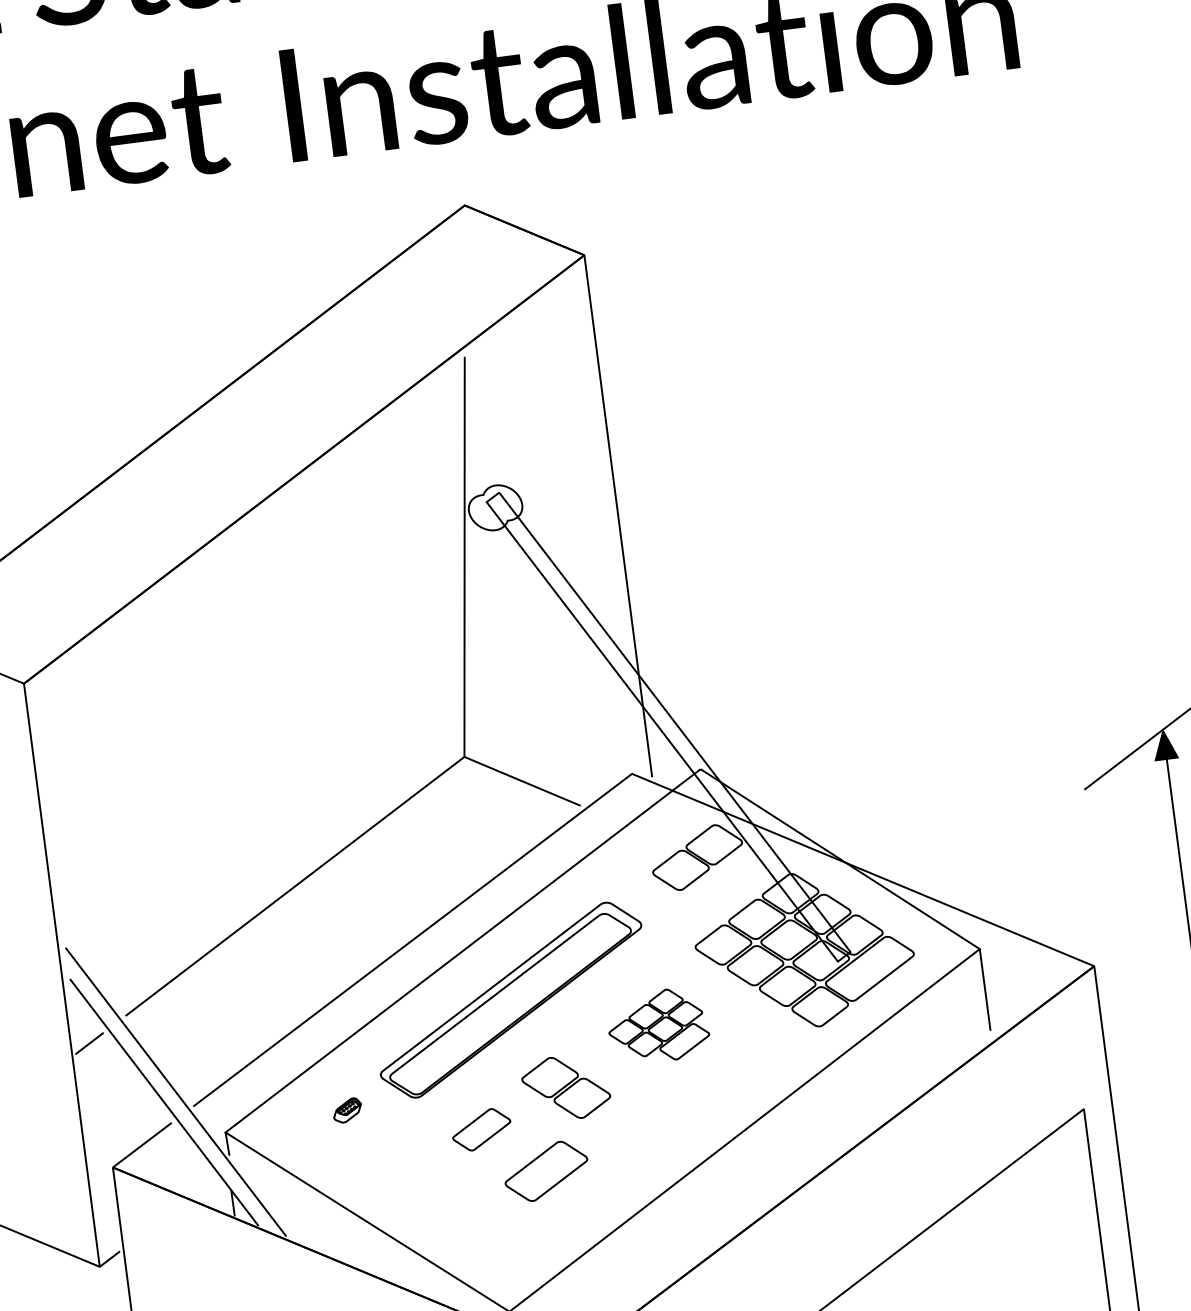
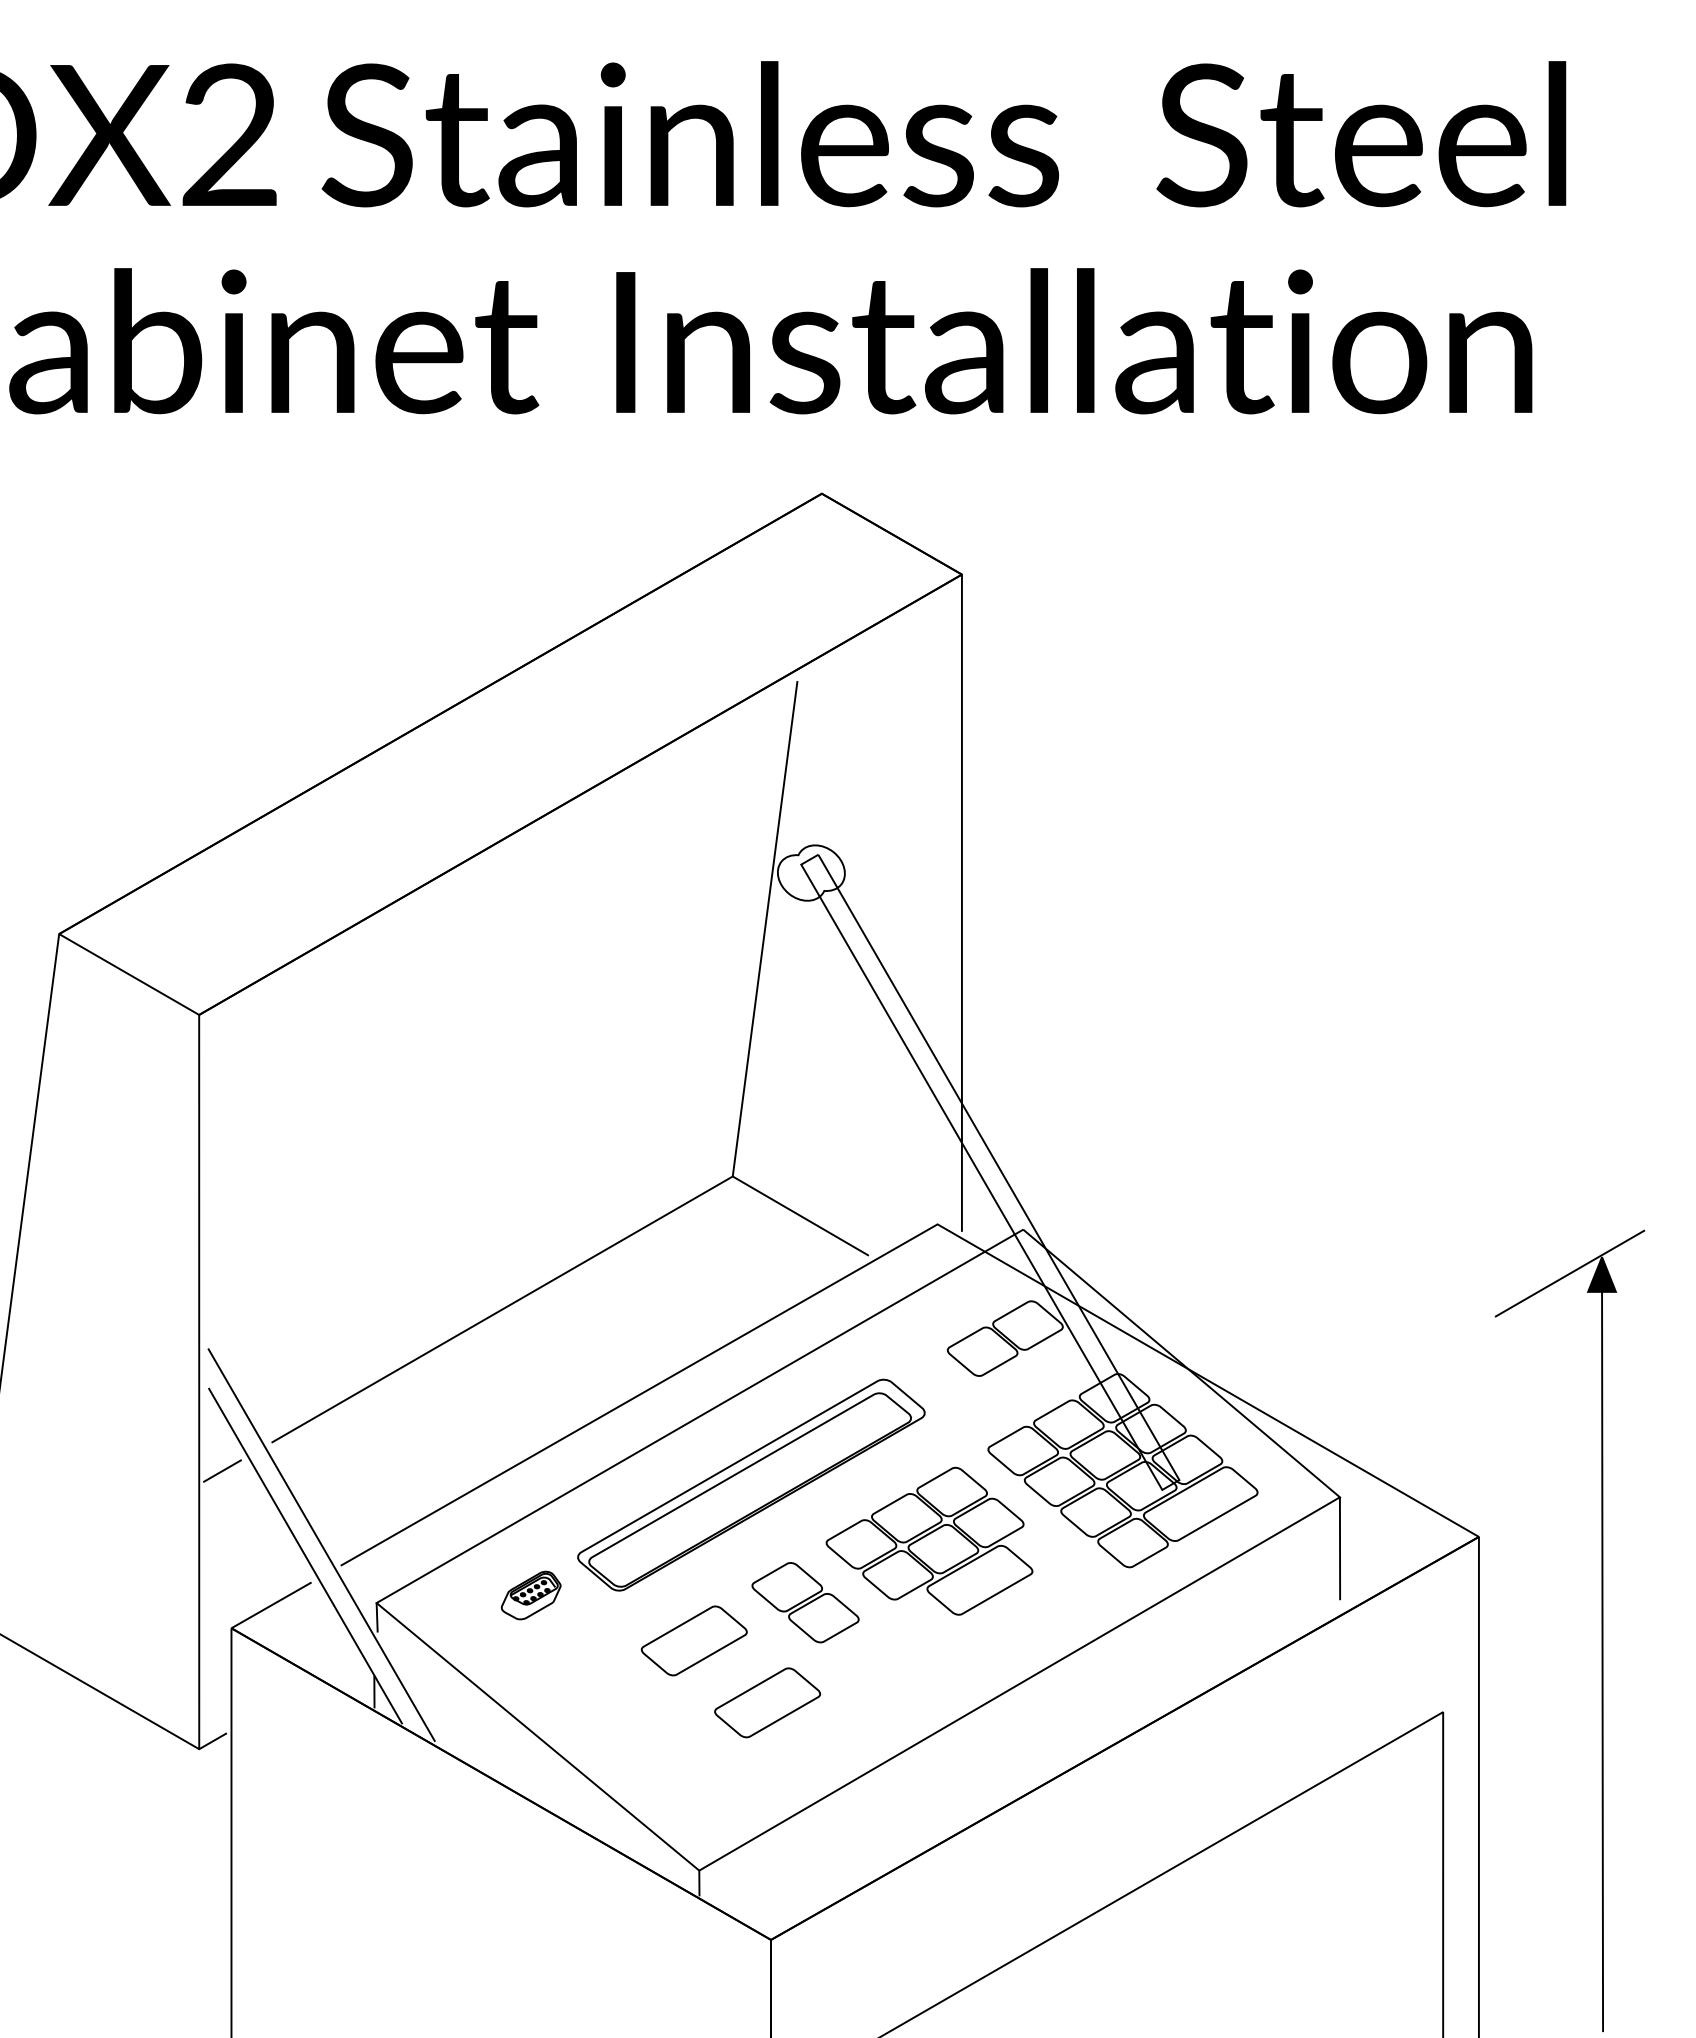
part: (658, 1025) -> (929, 1540), size x1.67
part: (347, 1110) -> (530, 1595), size x1.67
part: (481, 1129) -> (693, 1640), size x1.43

